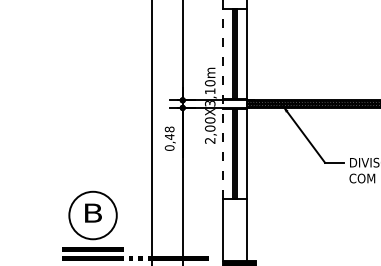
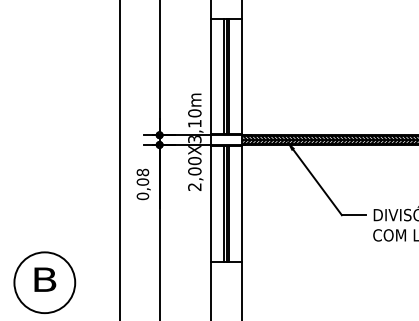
line: (223, 104) -> (211, 140), dashed -> solid
text: (169, 136) -> (142, 181), 0,48 -> 0,08

